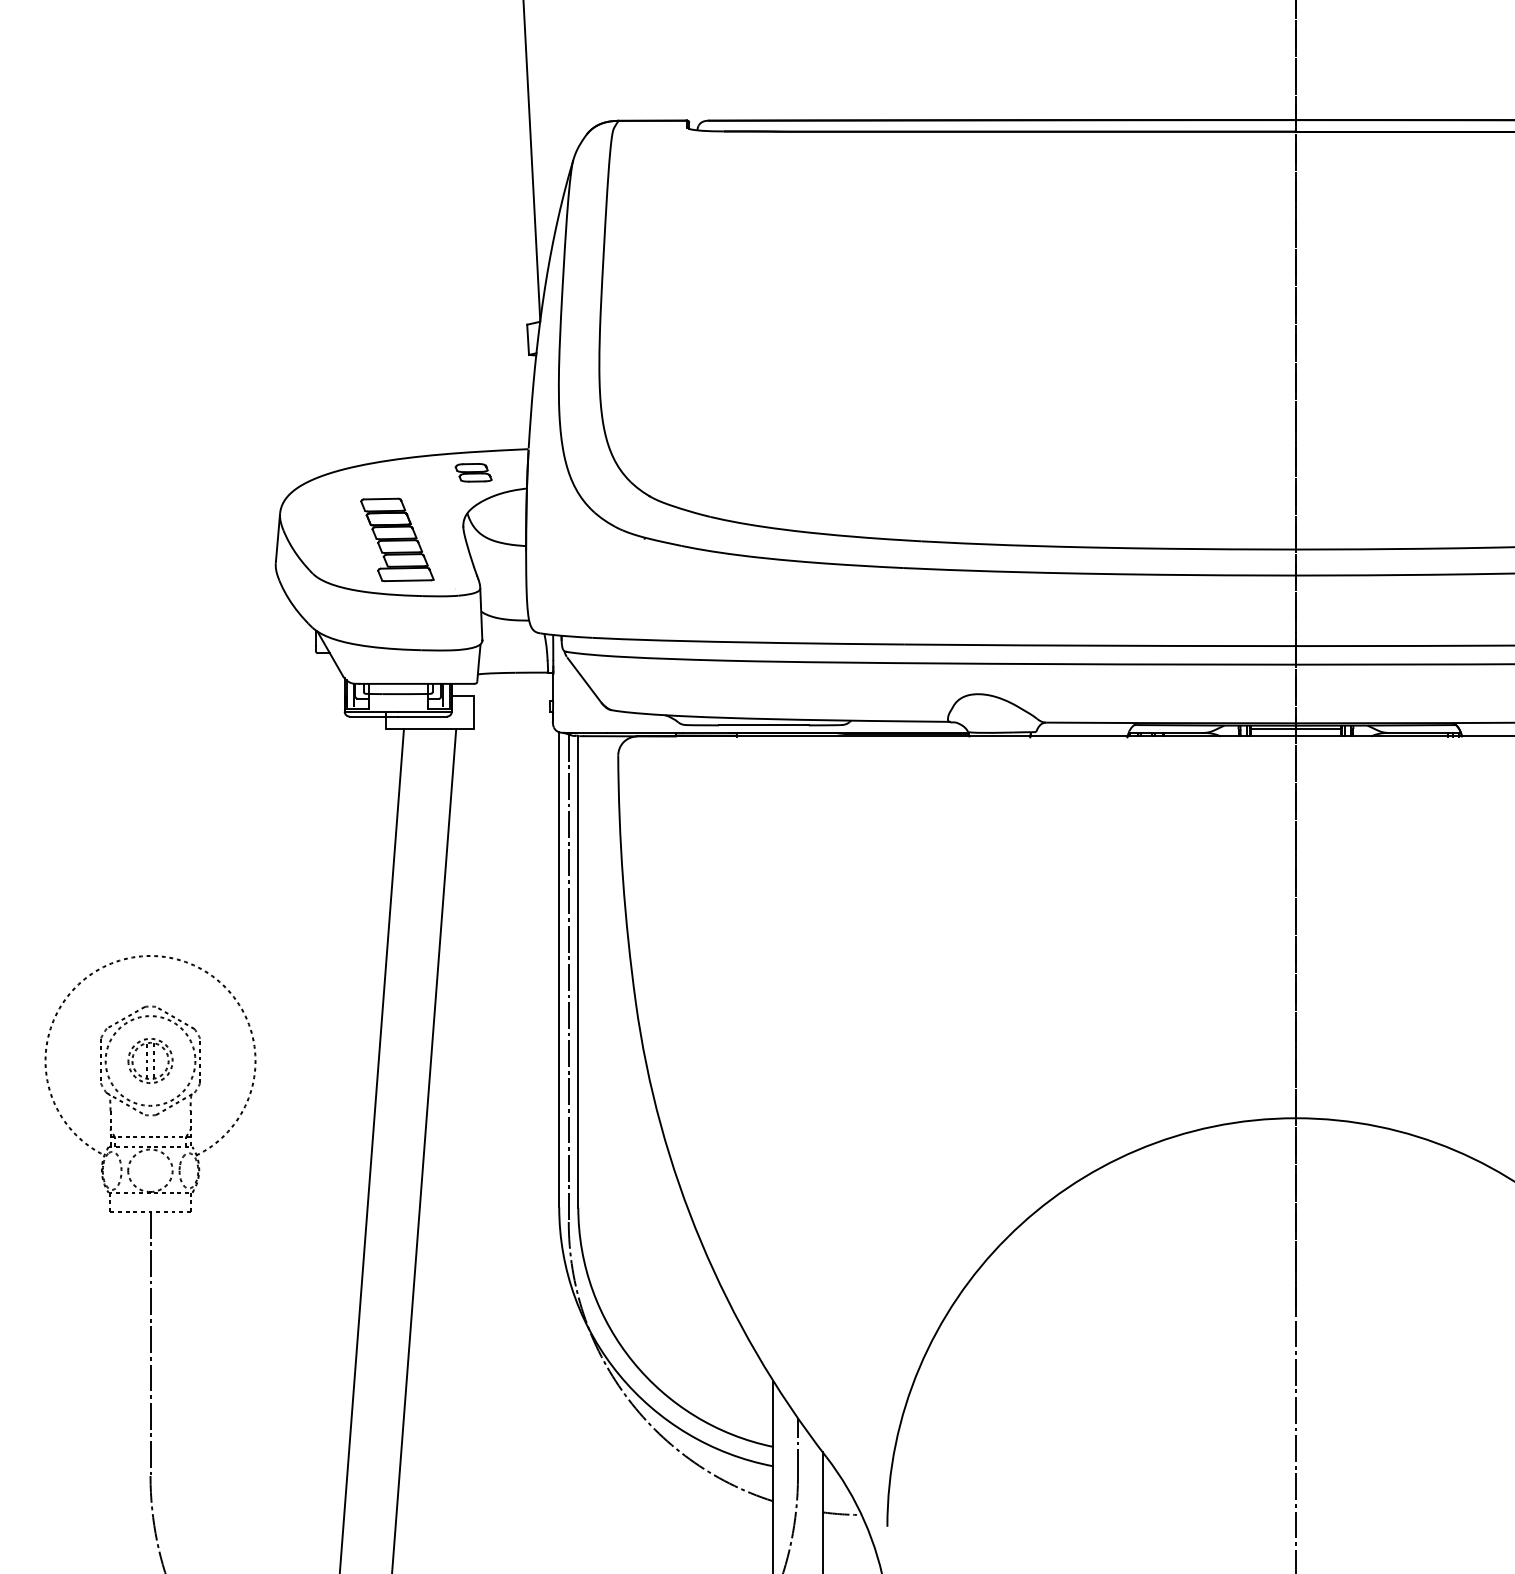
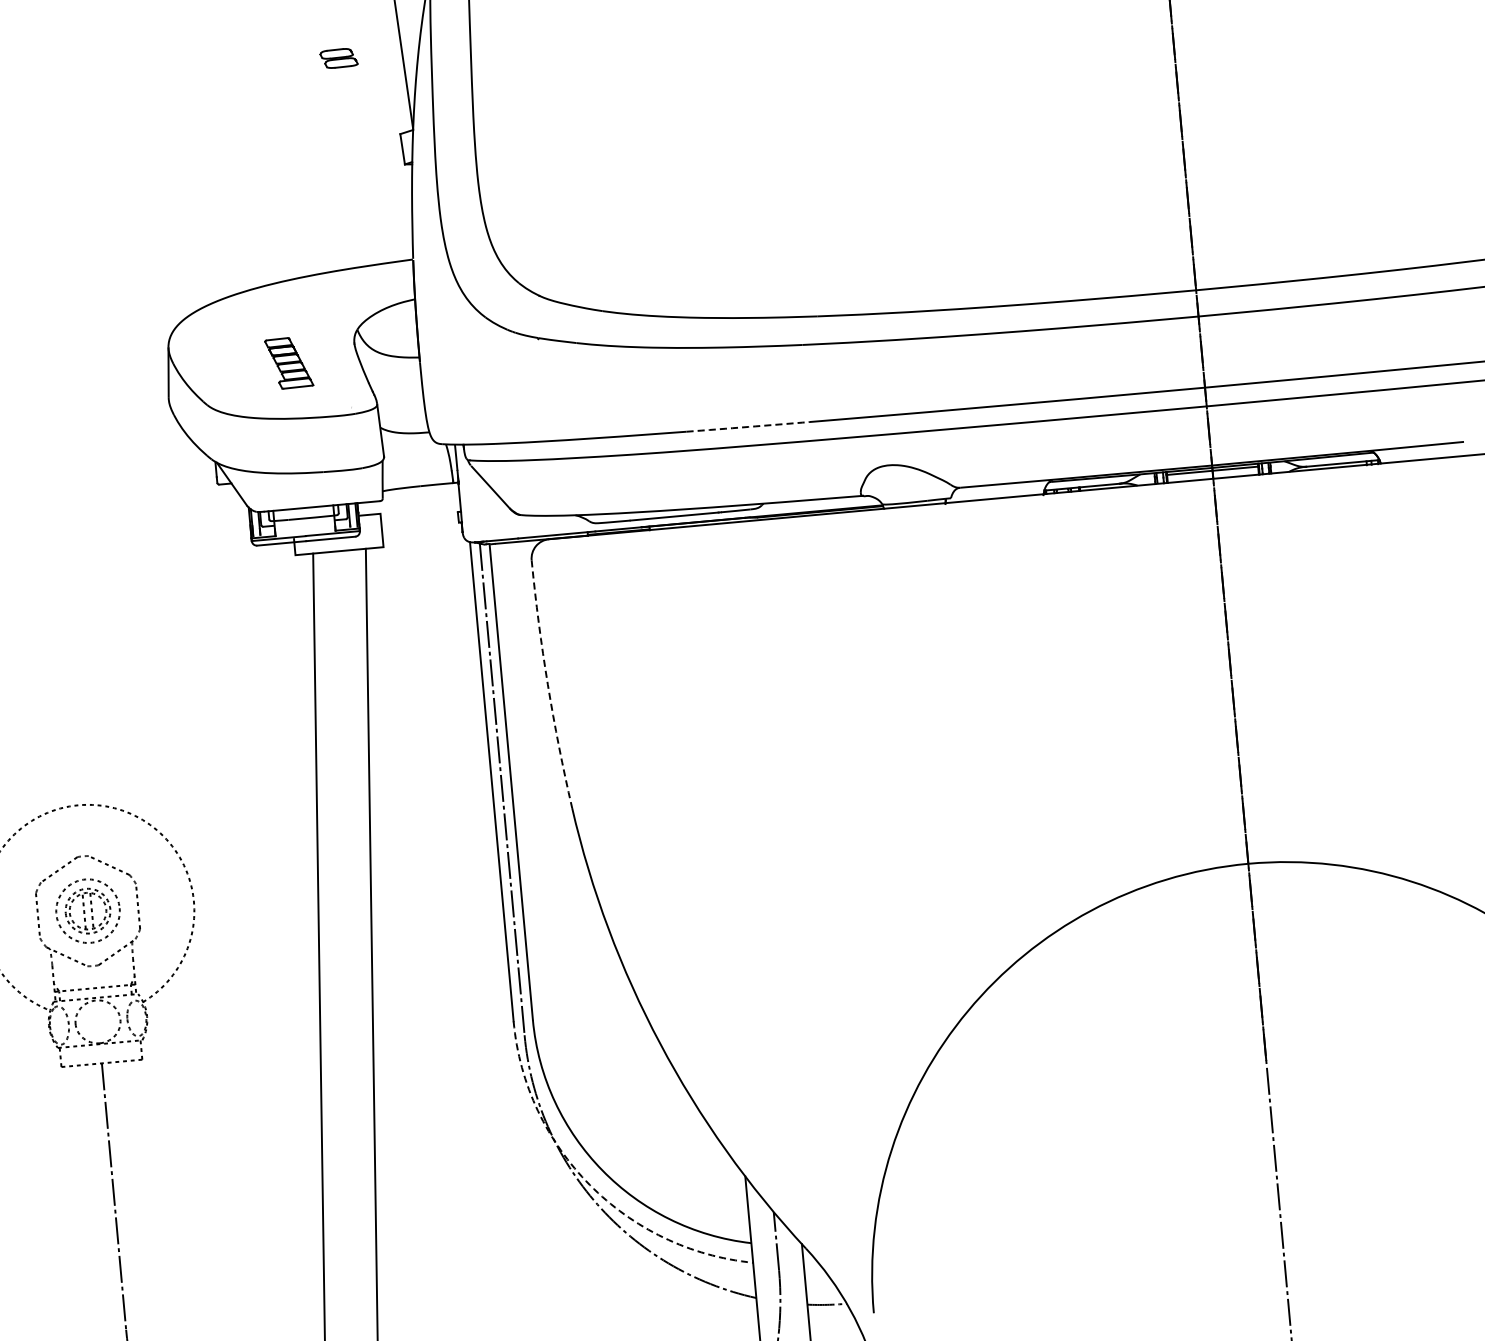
part: (473, 472) -> (338, 58), moved
part: (397, 539) -> (289, 362), size x0.6
arc: (843, 643) -> (748, 426), solid -> dashed
arc: (623, 879) -> (548, 684), solid -> dashed
circle: (150, 1060) -> (87, 910), size x0.7
arc: (619, 1375) -> (589, 1185), solid -> dashed

